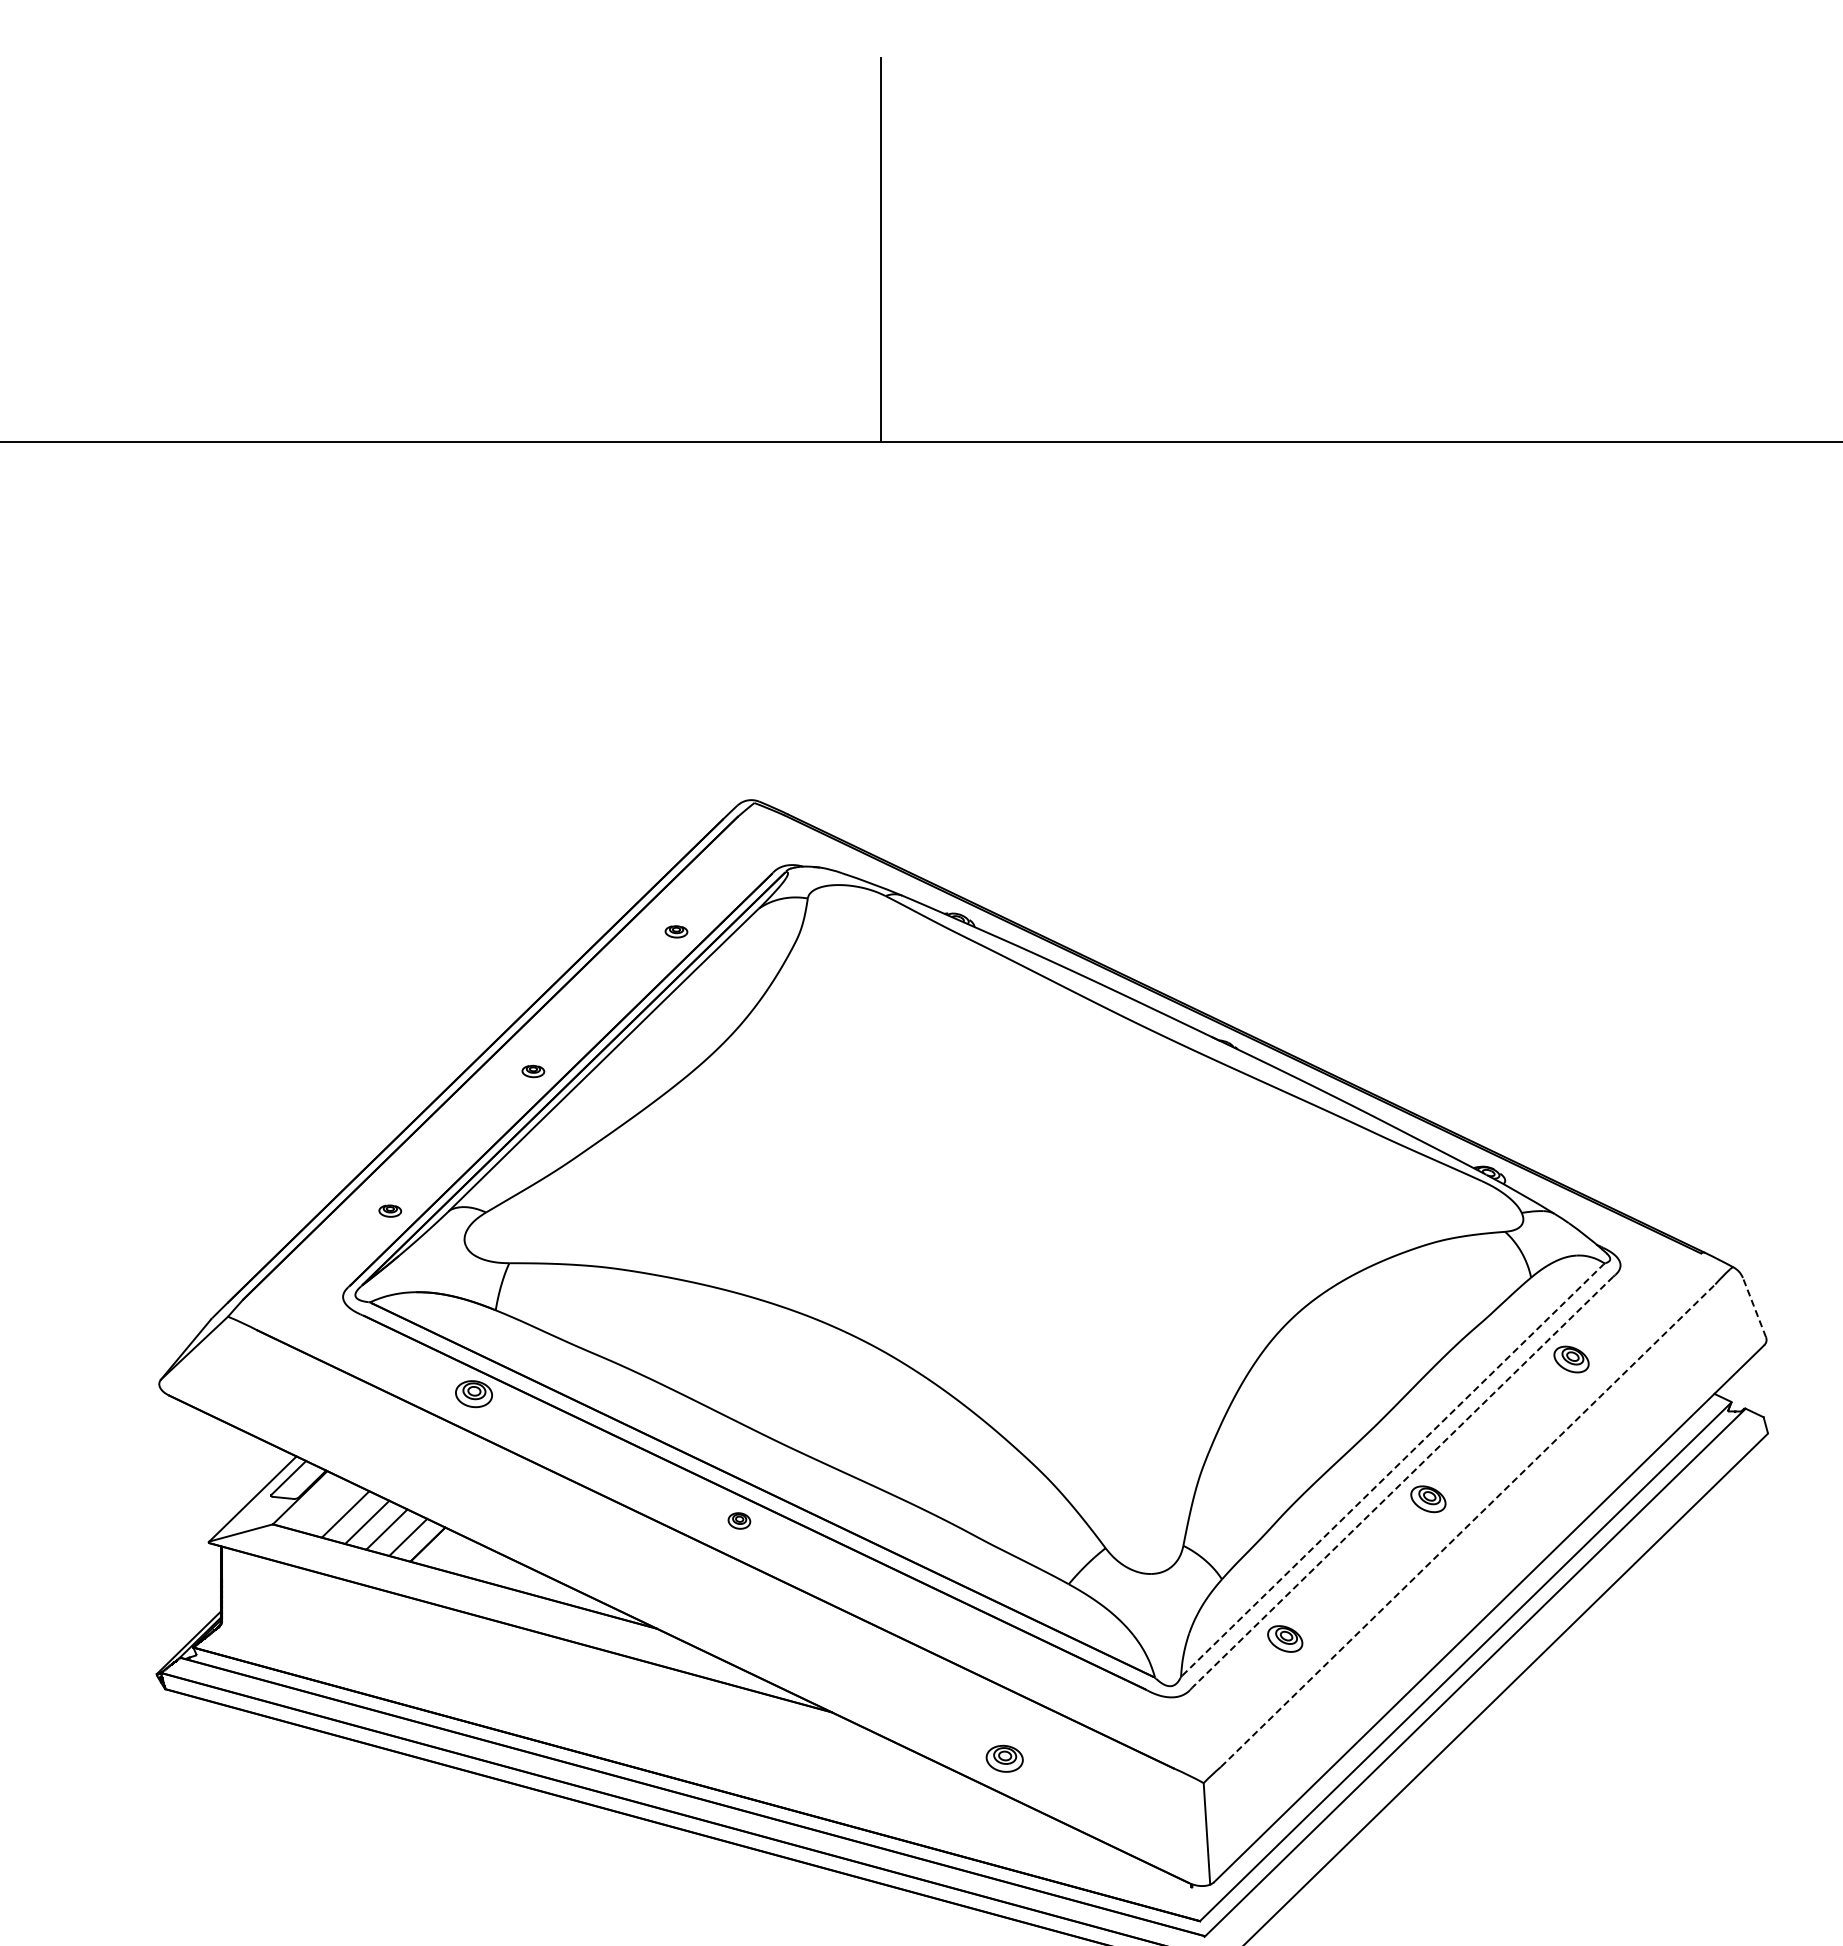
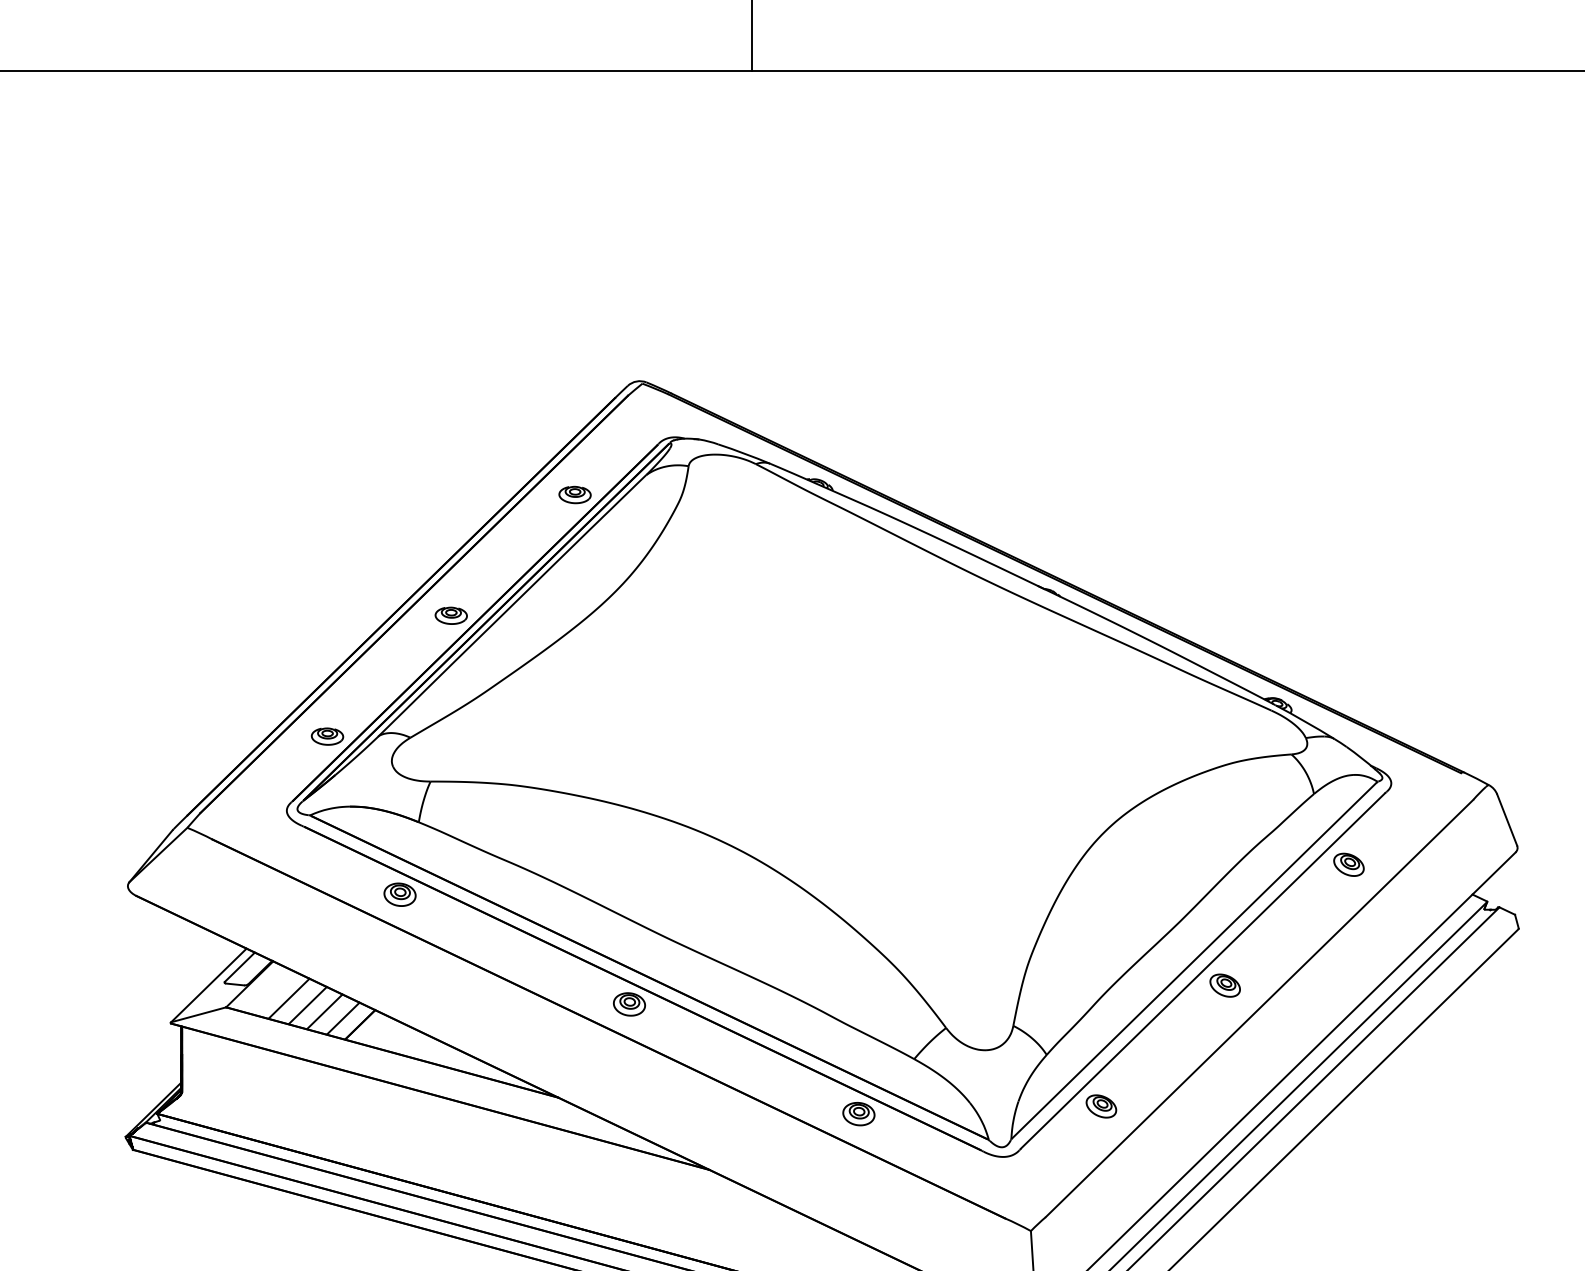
part: (676, 931) -> (575, 494), size x1.67
part: (533, 1071) -> (451, 615), size x1.67
part: (390, 1210) -> (327, 735), size x1.67
line: (1754, 1307) -> (1507, 819), dashed -> solid
line: (1393, 1469) -> (1195, 959), dashed -> solid
line: (1402, 1482) -> (1202, 971), dashed -> solid
part: (739, 1520) -> (629, 1004), size x1.67
line: (1468, 1525) -> (1259, 1008), dashed -> solid
part: (1004, 1758) -> (858, 1113), moved

